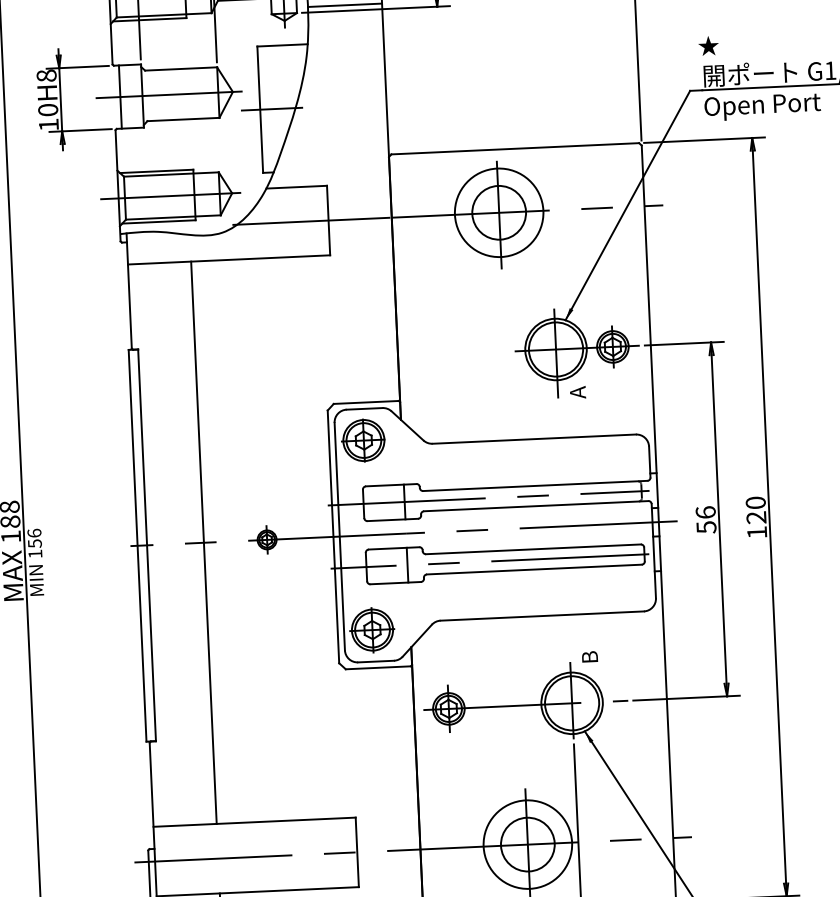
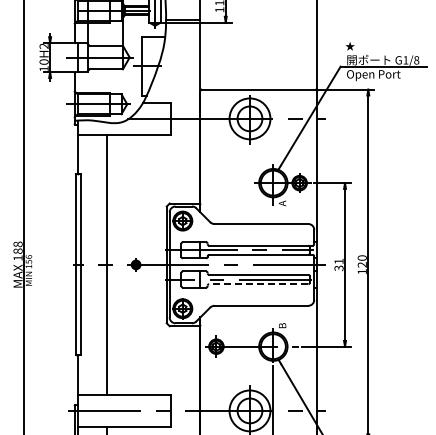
text: (45, 74) -> (43, 45), 10H8 -> 10H2
text: (704, 519) -> (338, 264), 56 -> 31
line: (533, 570) -> (258, 284), solid -> dashed

